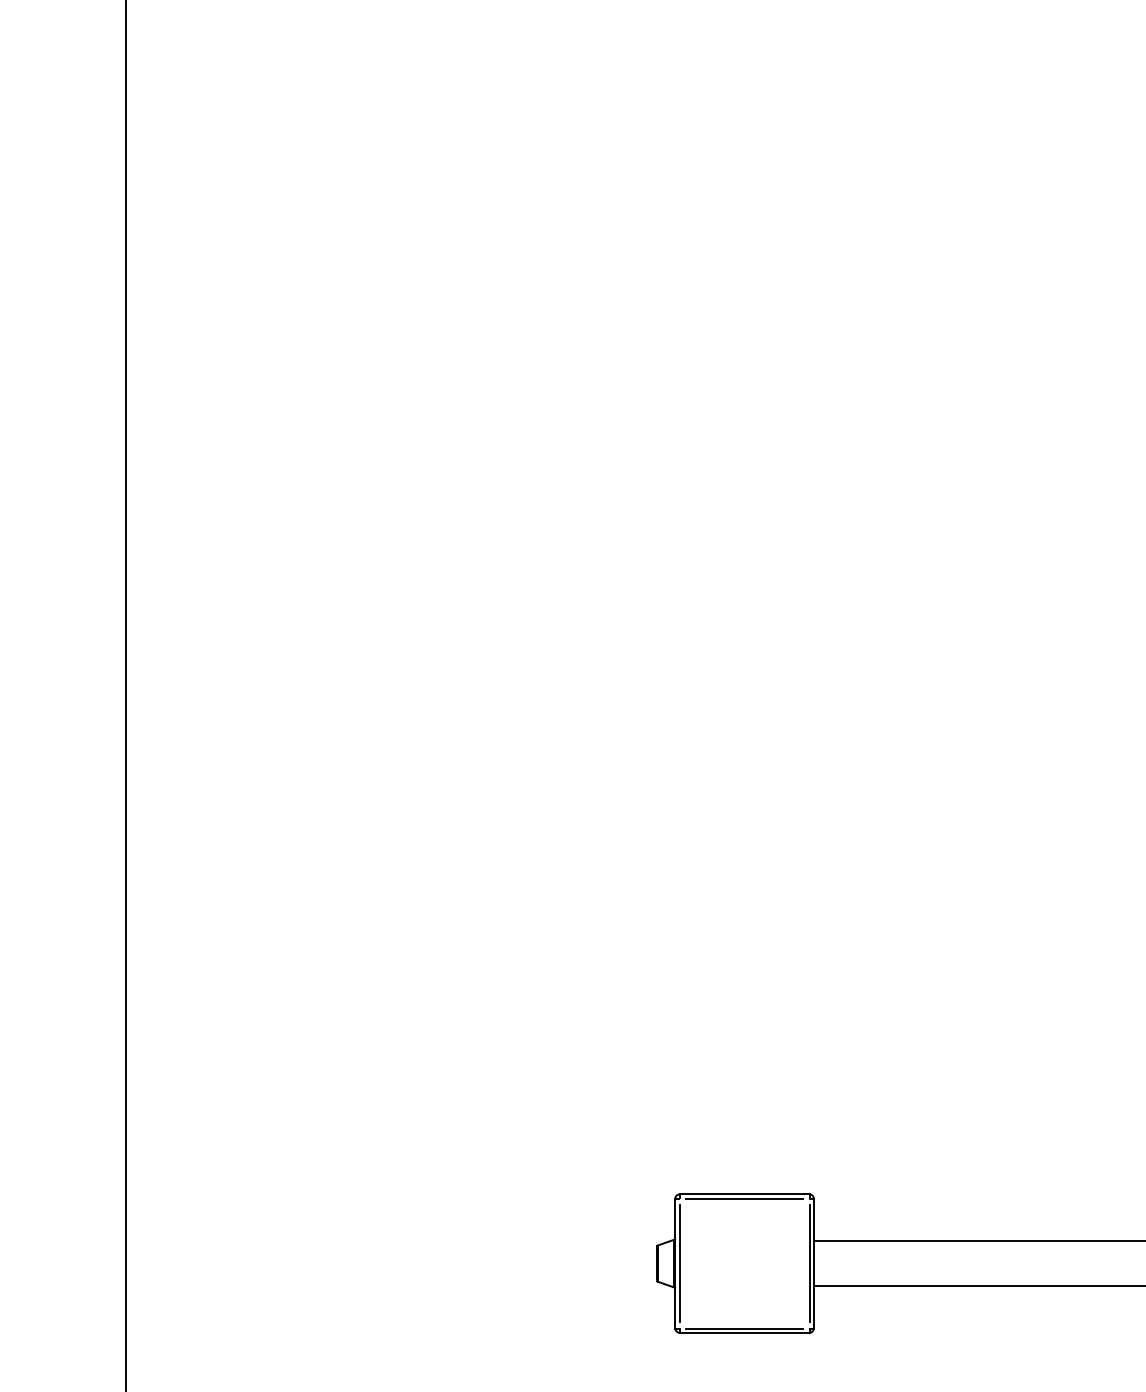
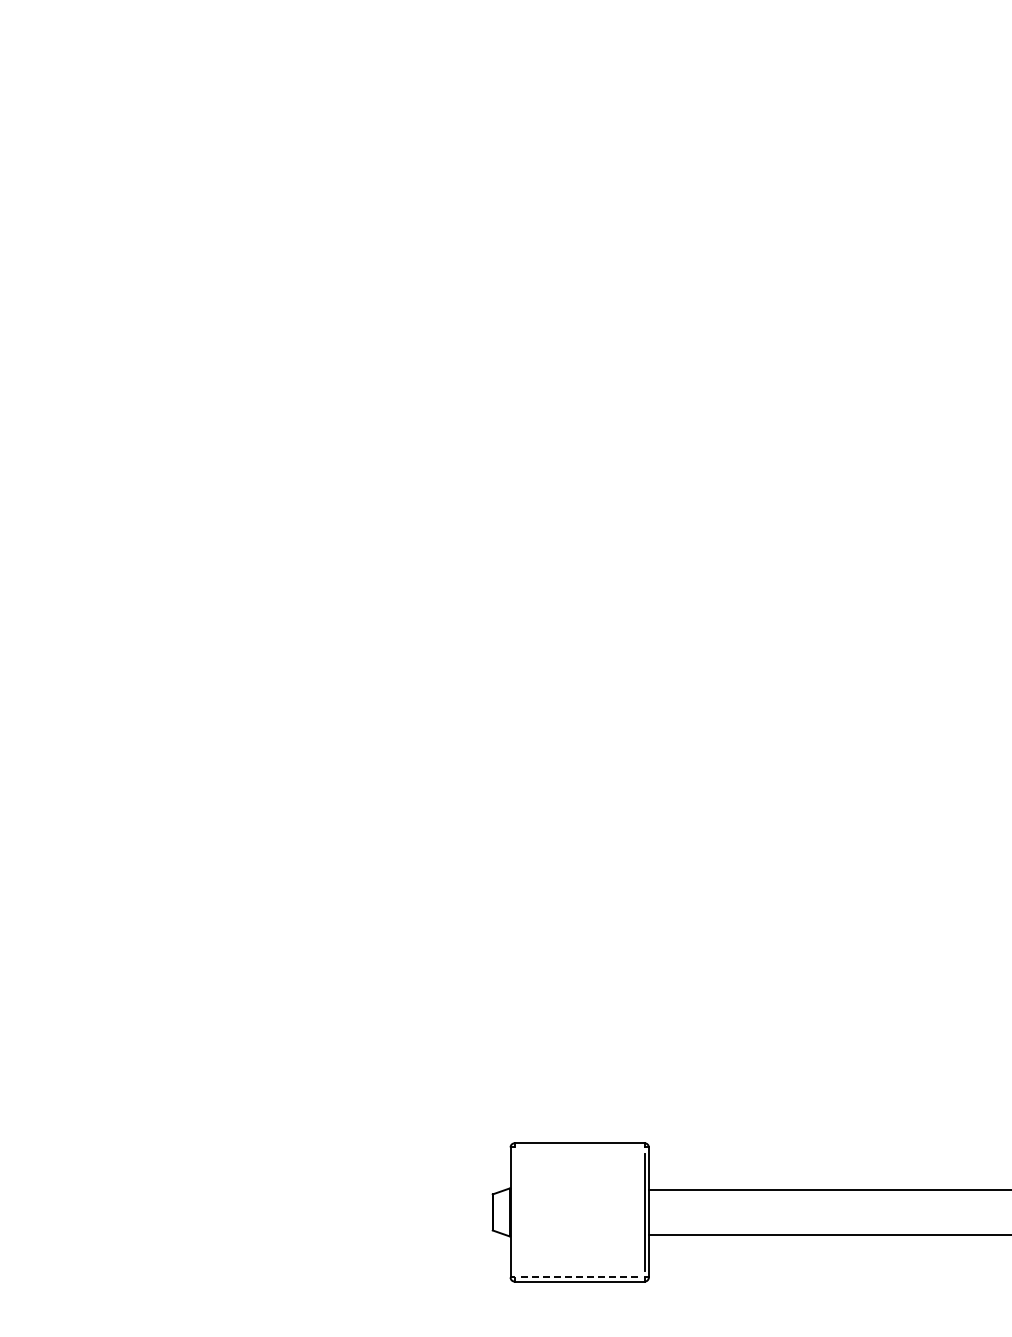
line: (744, 1198) -> (579, 1147), removed
line: (679, 1263) -> (514, 1212), removed
line: (744, 1328) -> (579, 1277), solid -> dashed

